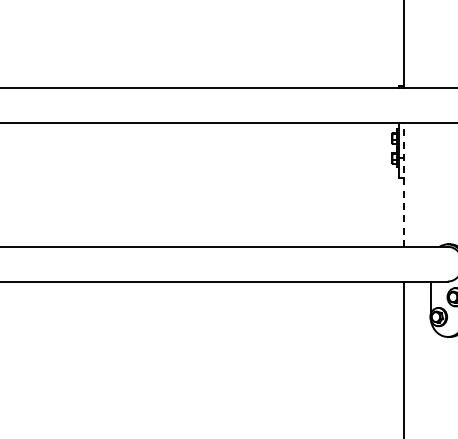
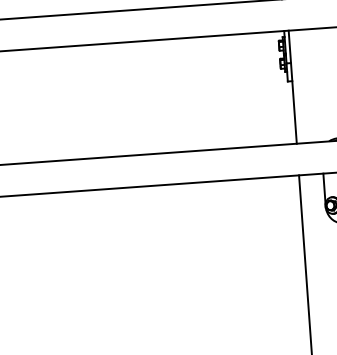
line: (404, 184) -> (293, 86), dashed -> solid

